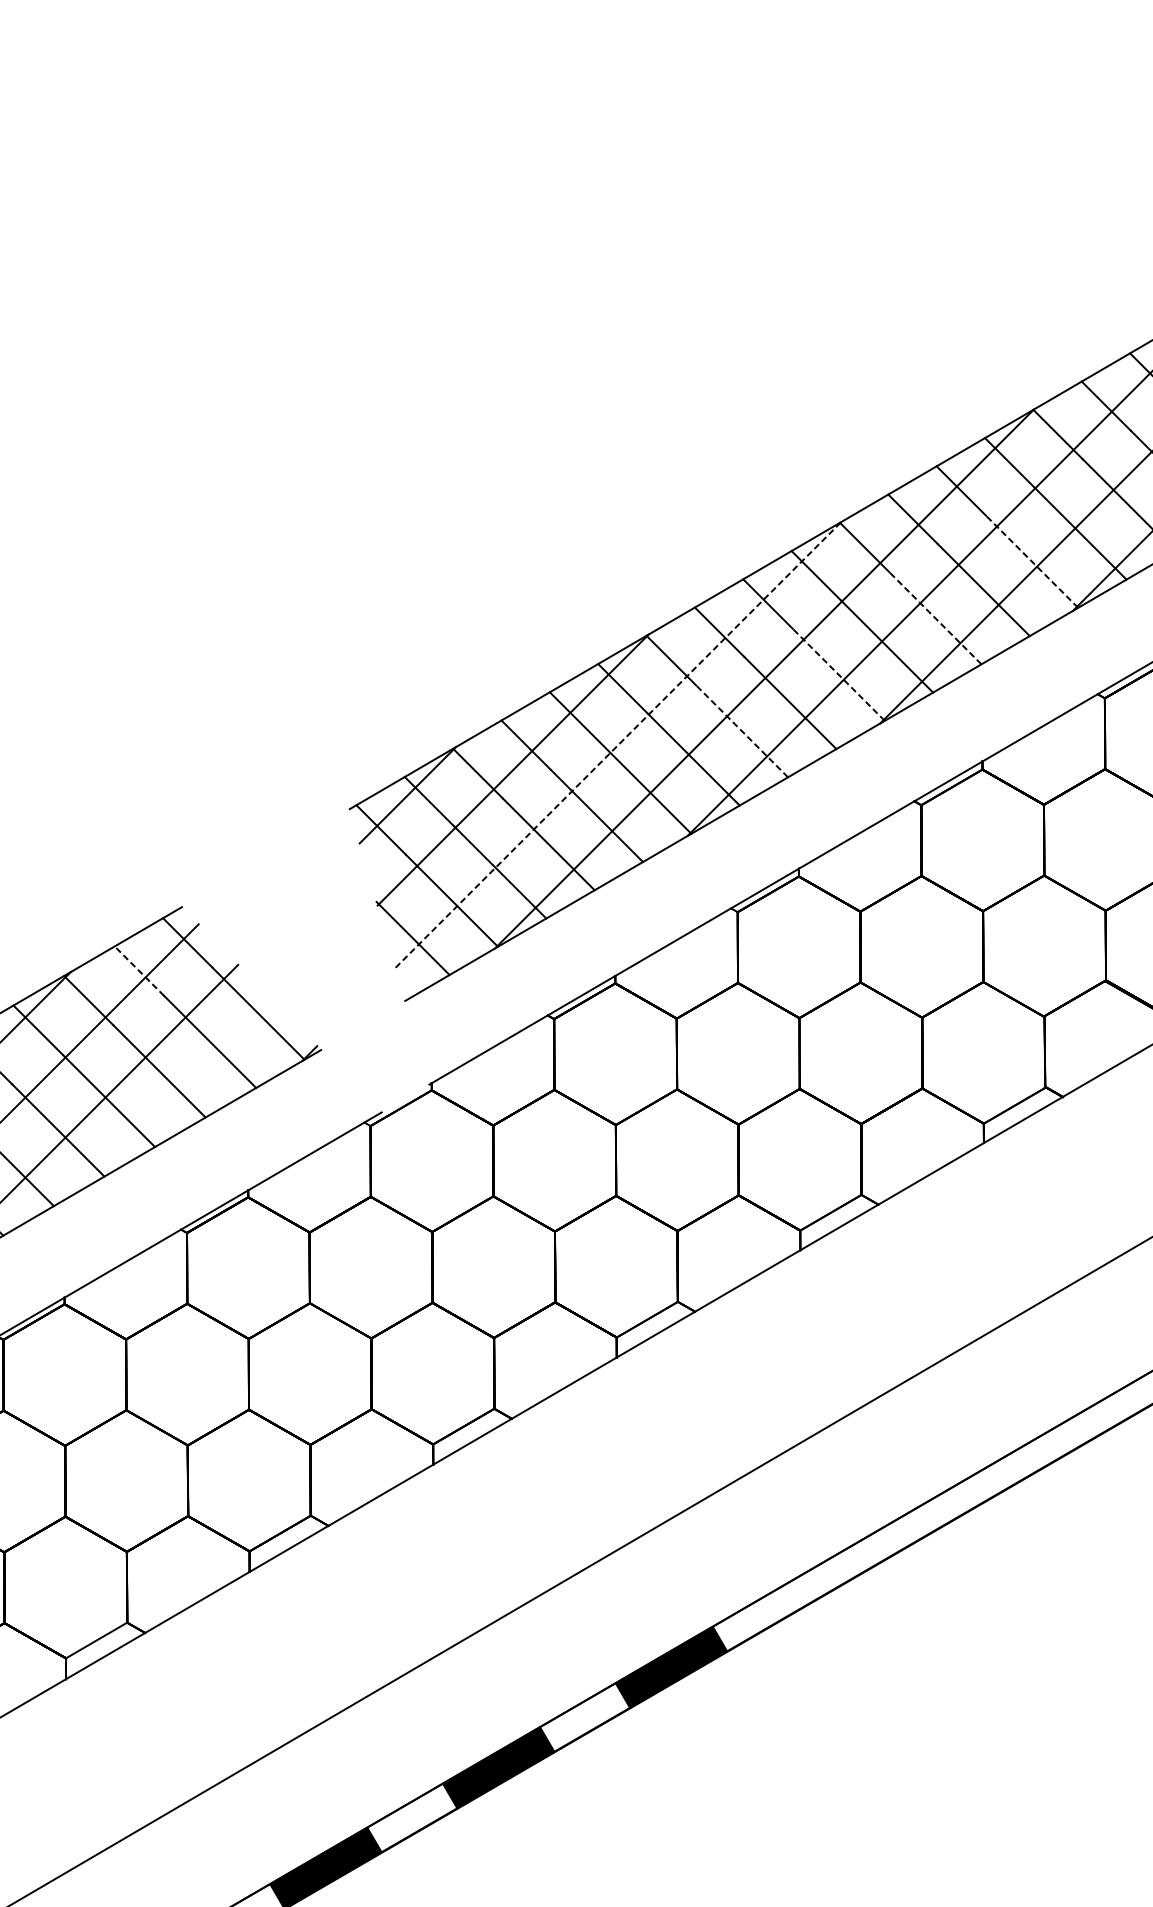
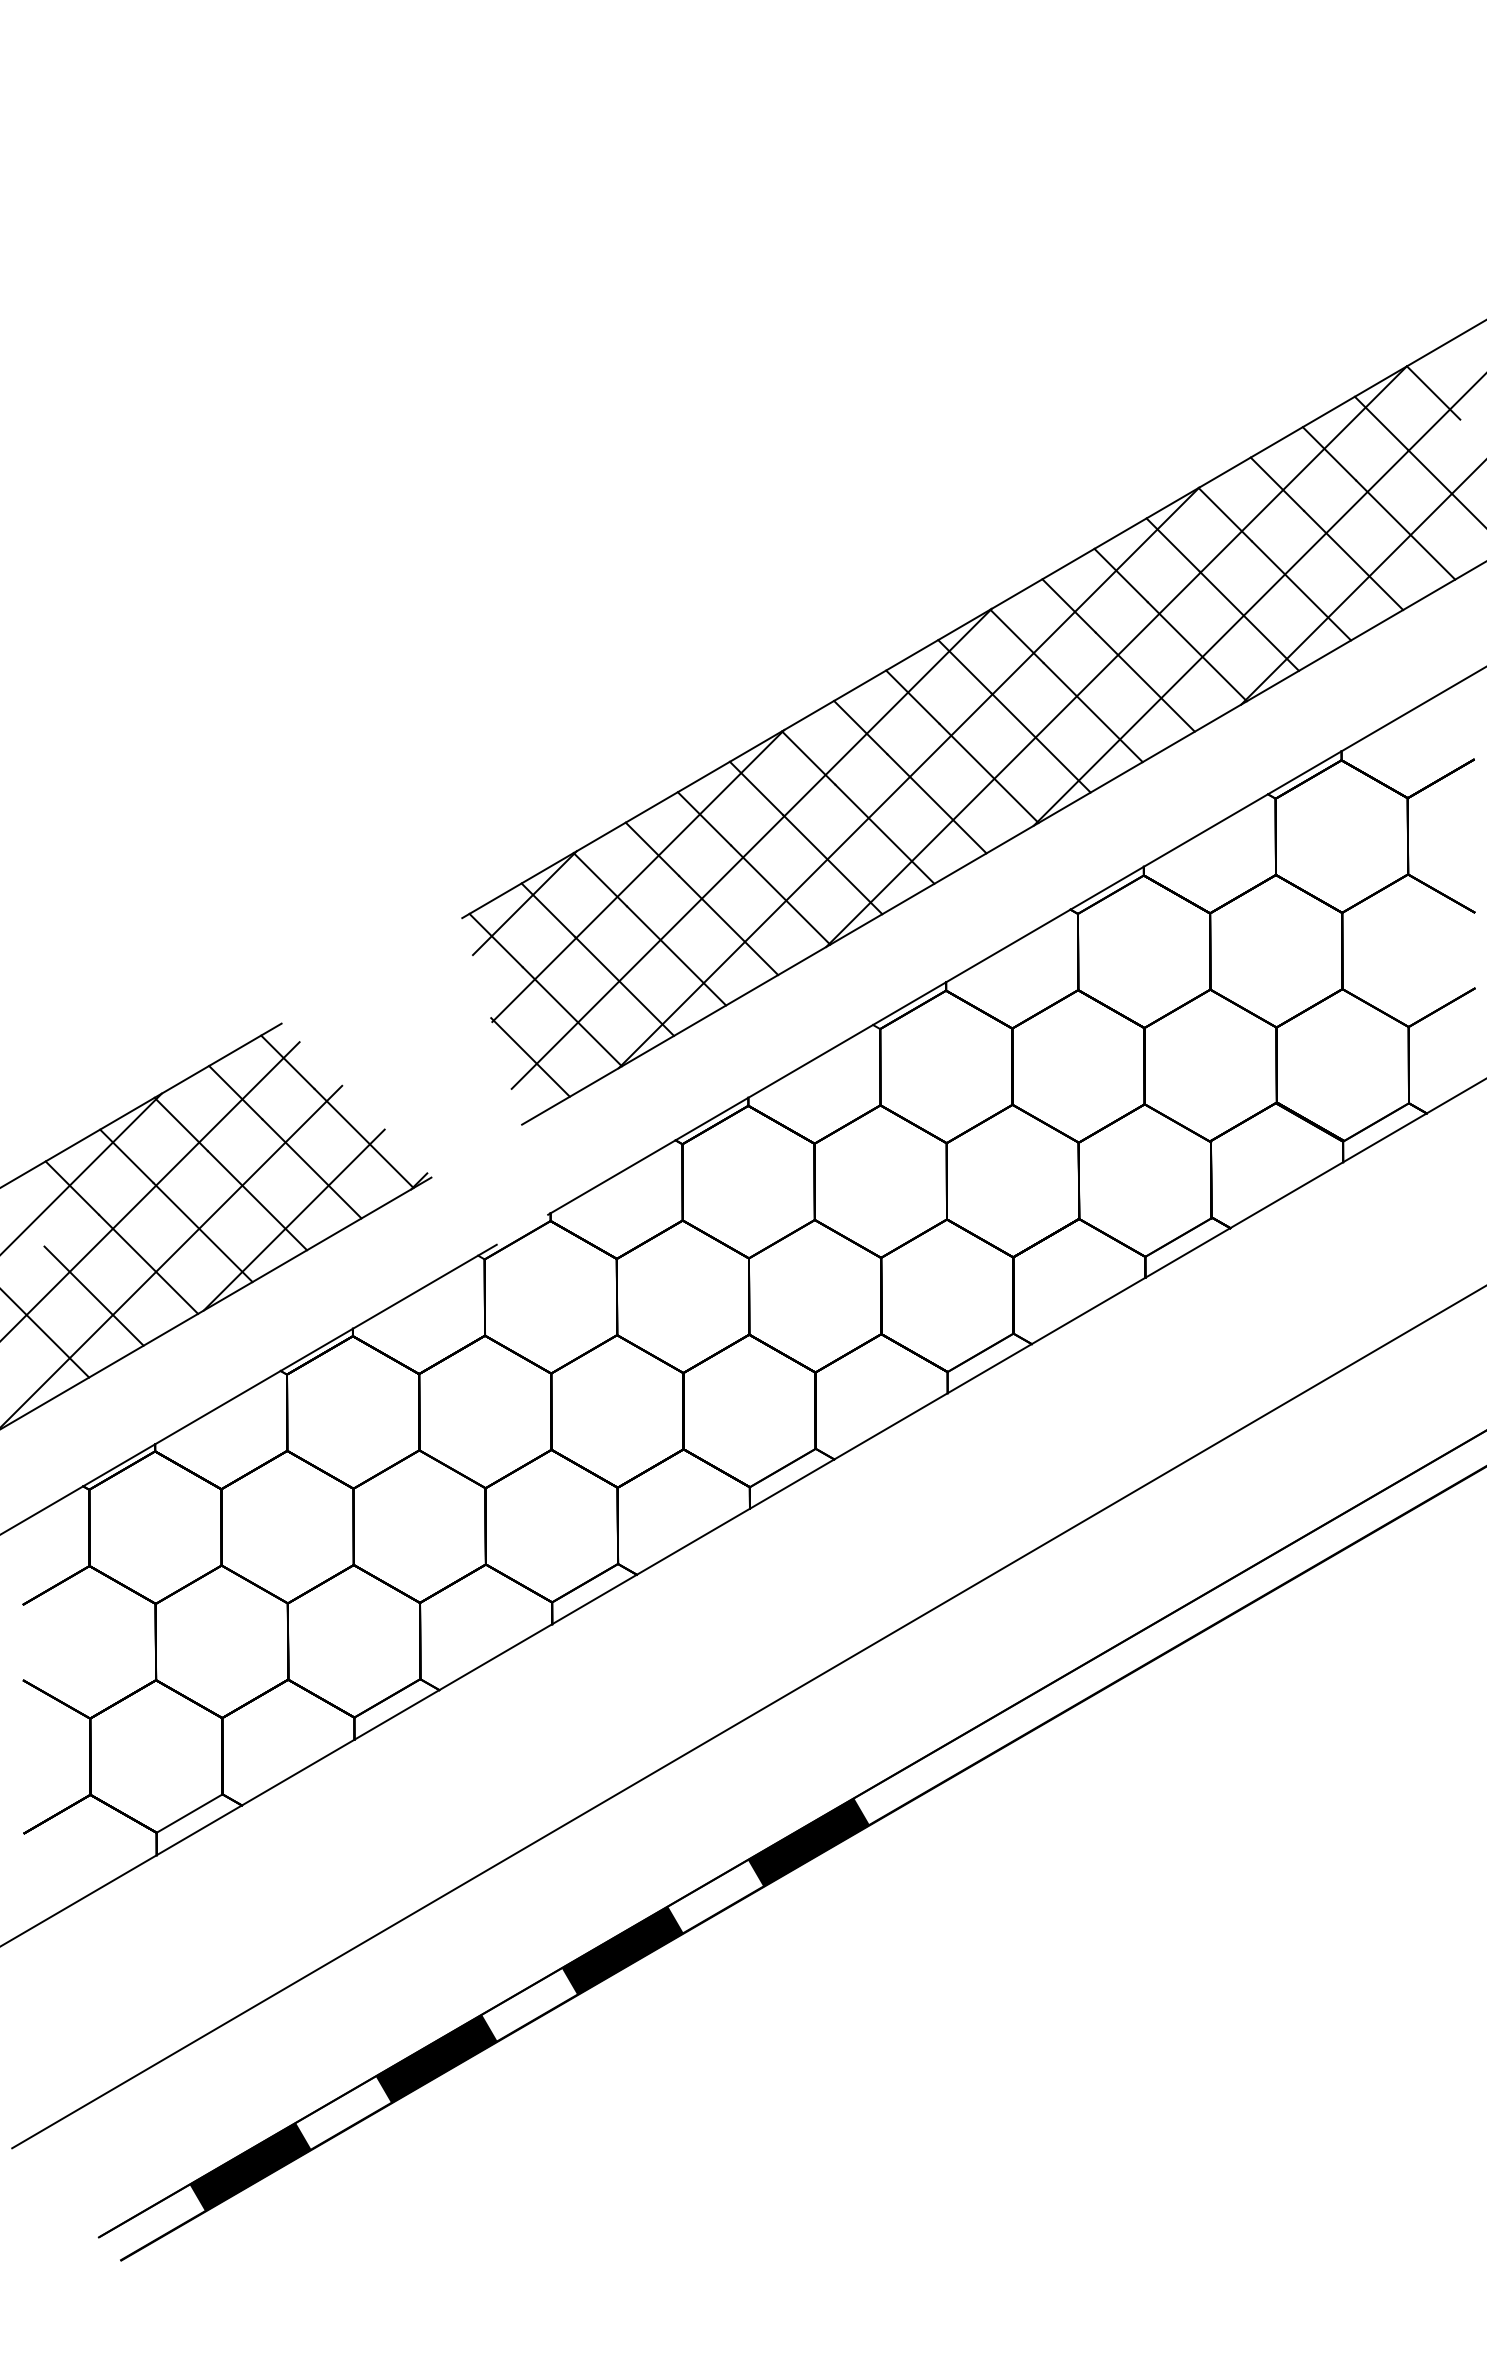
line: (1032, 561) -> (1197, 651), dashed -> solid
line: (934, 618) -> (1092, 712), dashed -> solid
line: (838, 674) -> (988, 773), dashed -> solid
line: (741, 730) -> (884, 833), dashed -> solid
line: (618, 744) -> (751, 848), dashed -> solid
line: (139, 971) -> (235, 1092), dashed -> solid
line: (193, 1088) -> (293, 1219), added

